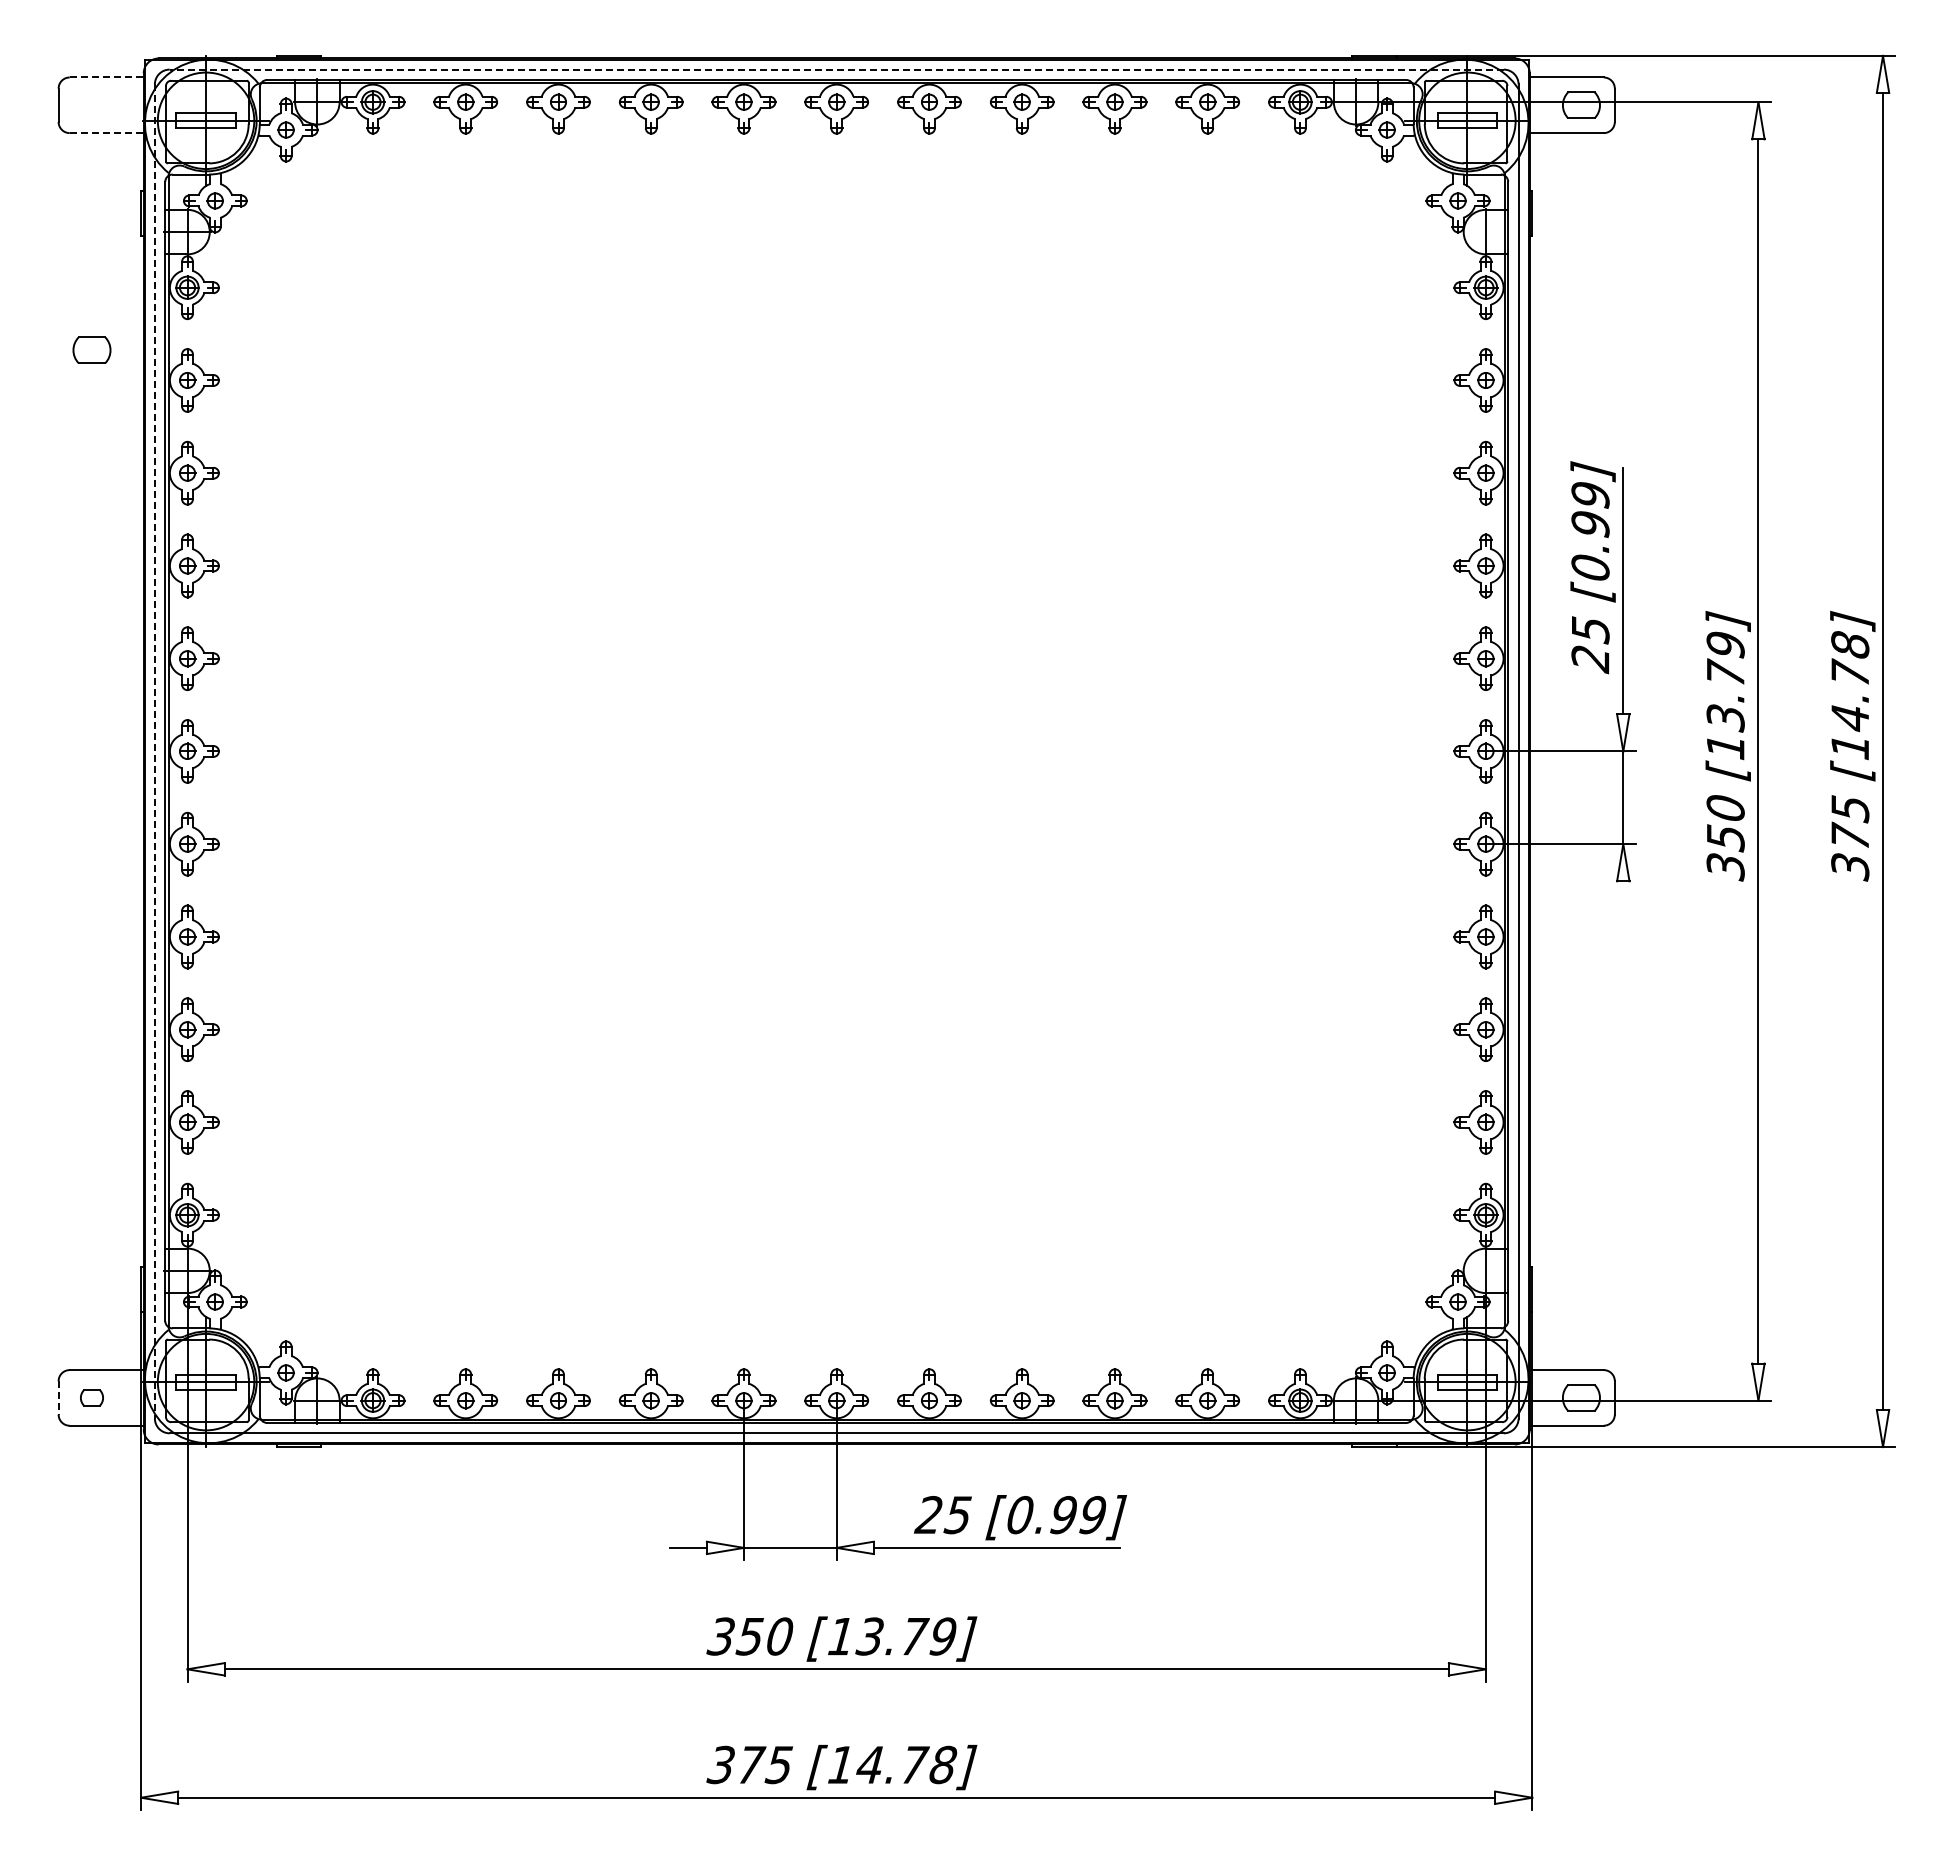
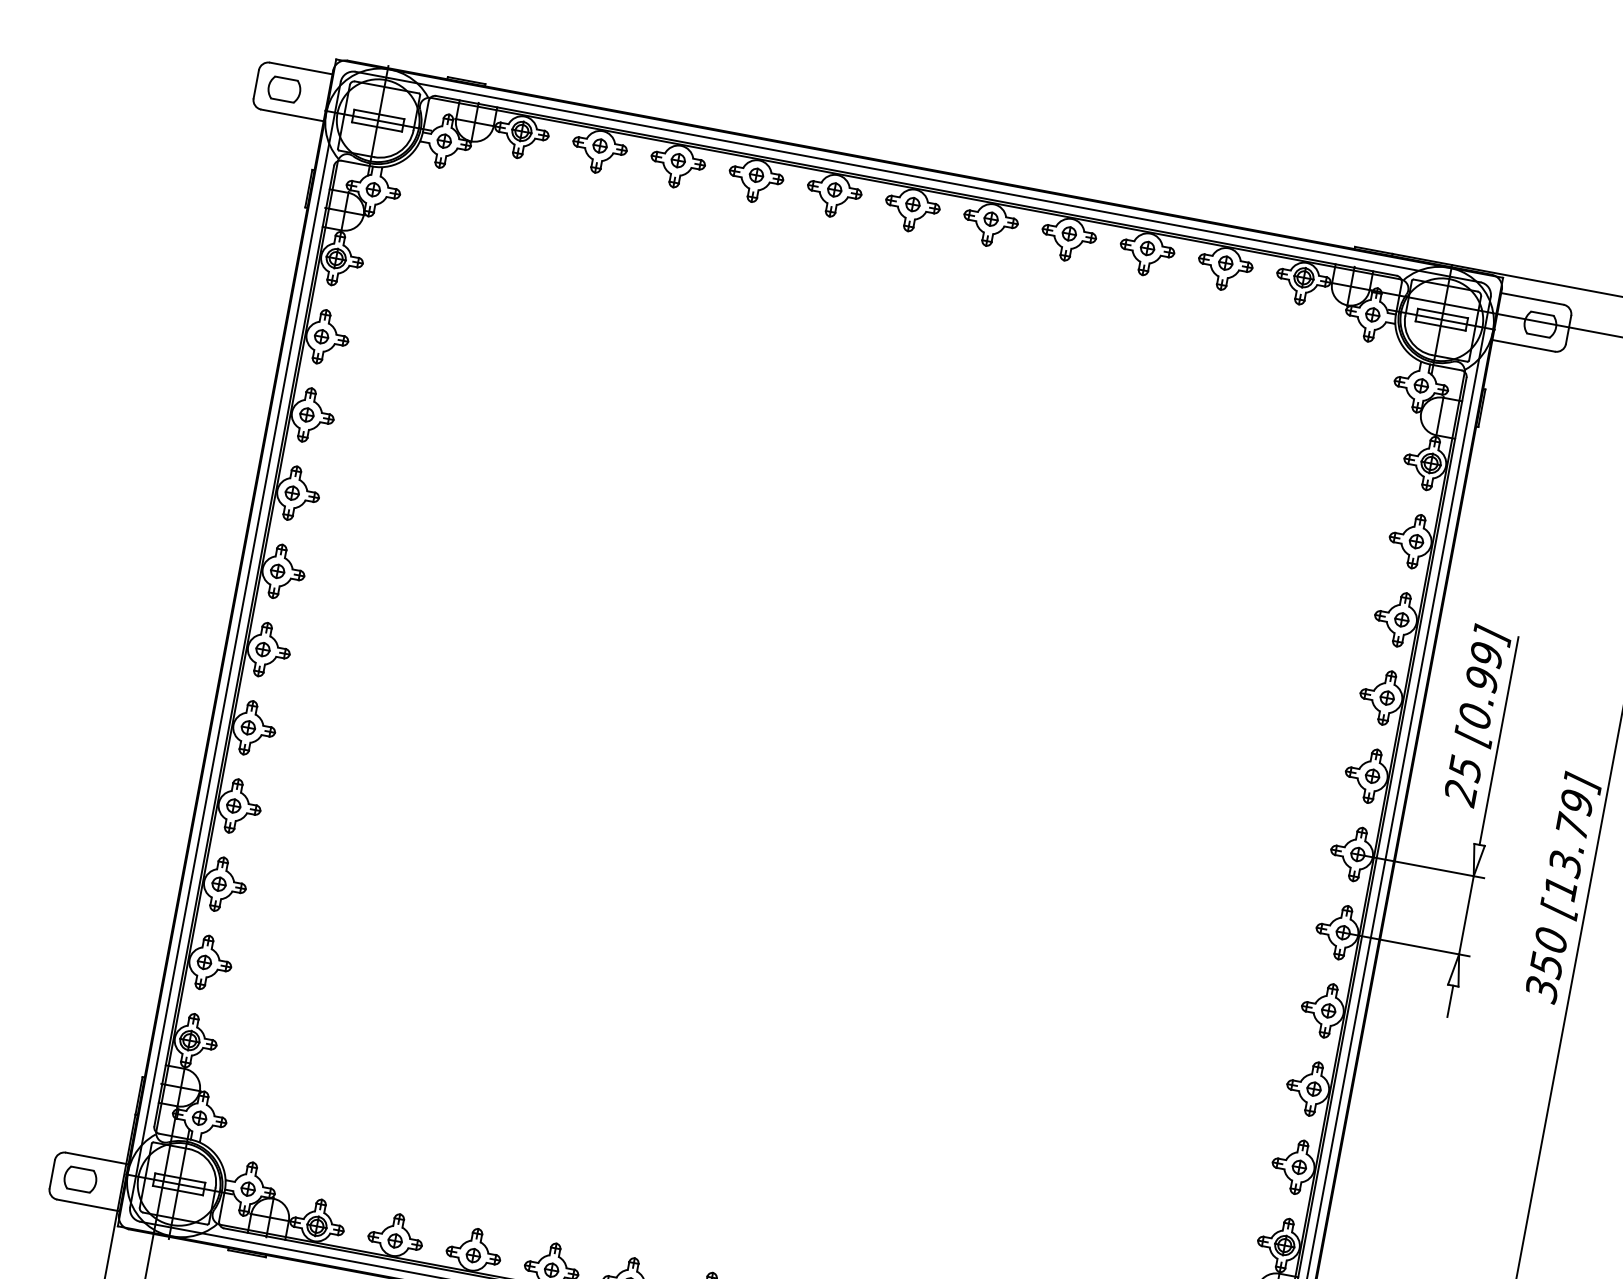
line: (836, 69) -> (917, 176), dashed -> solid
line: (107, 77) -> (301, 68), dashed -> solid
line: (107, 133) -> (293, 115), dashed -> solid
part: (91, 349) -> (284, 88), moved
line: (154, 751) -> (235, 644), dashed -> solid
line: (1623, 899) -> (1450, 1001), added
line: (58, 1397) -> (52, 1174), dashed -> solid
part: (91, 1397) -> (80, 1179), size x1.67

